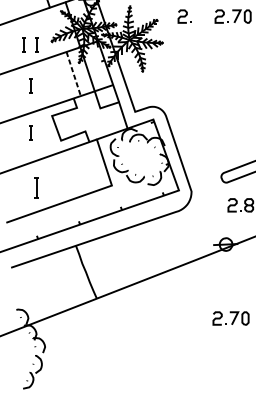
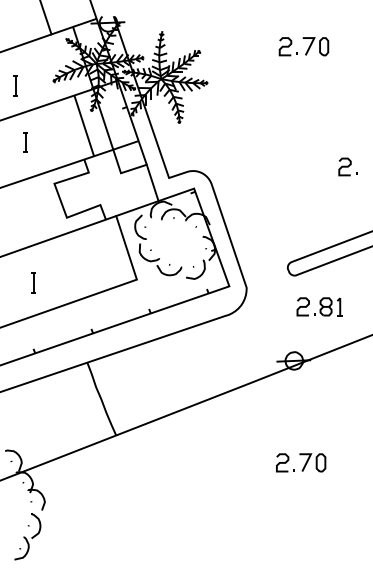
part: (184, 16) -> (236, 46), removed
part: (36, 44) -> (33, 85), removed
line: (73, 74) -> (84, 126), dashed -> solid
part: (31, 133) -> (25, 207), removed
part: (36, 187) -> (33, 282), size x0.71

